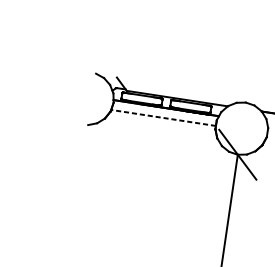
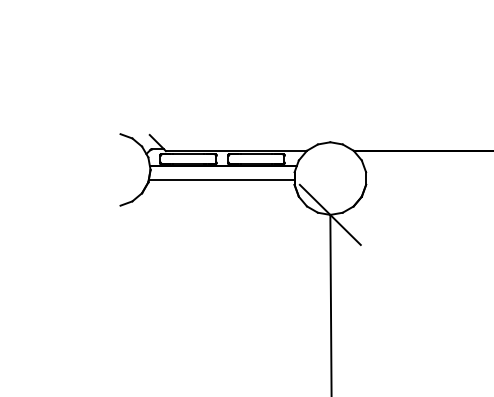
line: (163, 118) -> (221, 180), dashed -> solid

